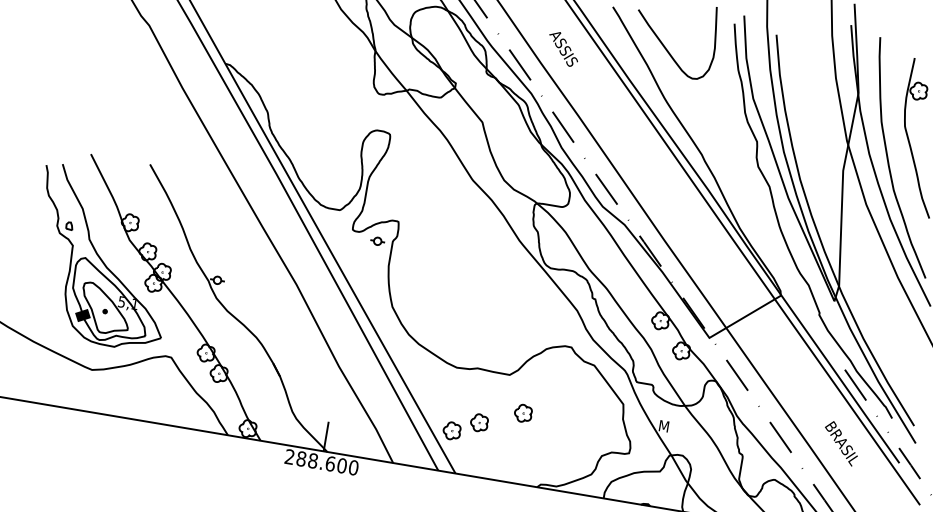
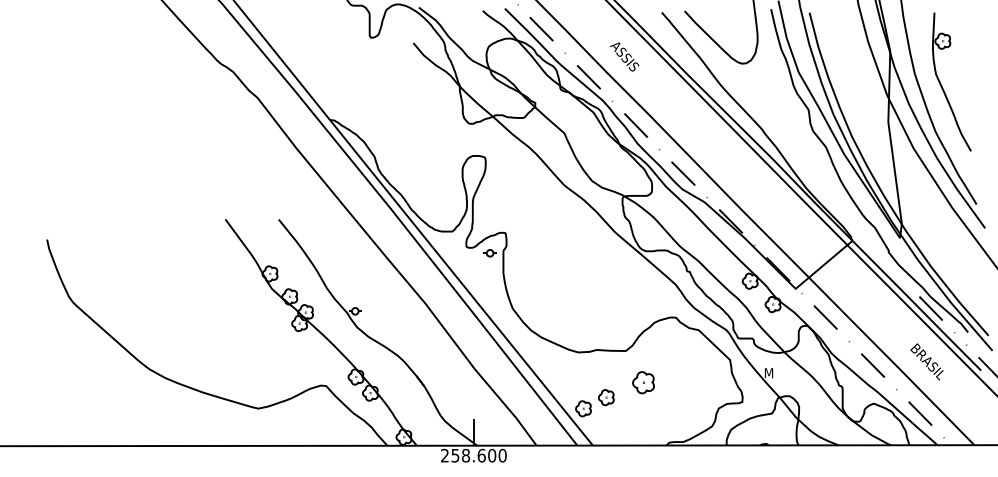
part: (102, 257) -> (250, 308), removed
part: (523, 413) -> (643, 382), size x1.4
text: (301, 458) -> (455, 455), 288.600 -> 258.600

